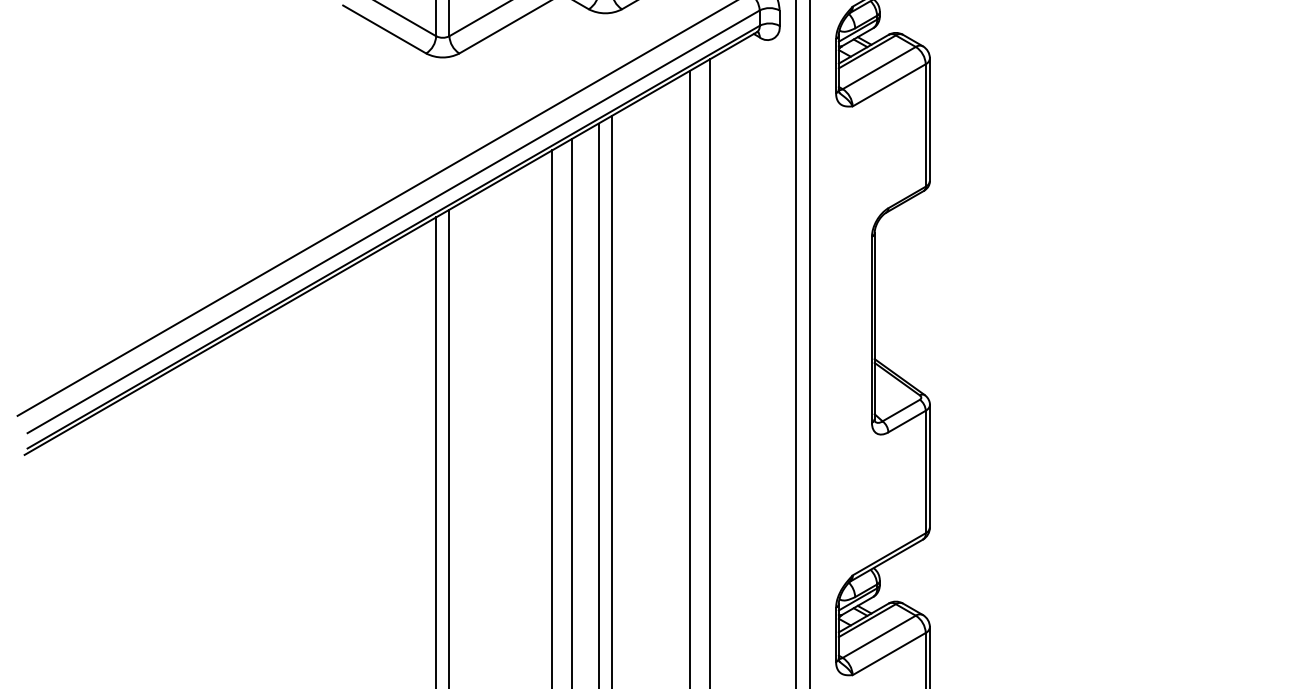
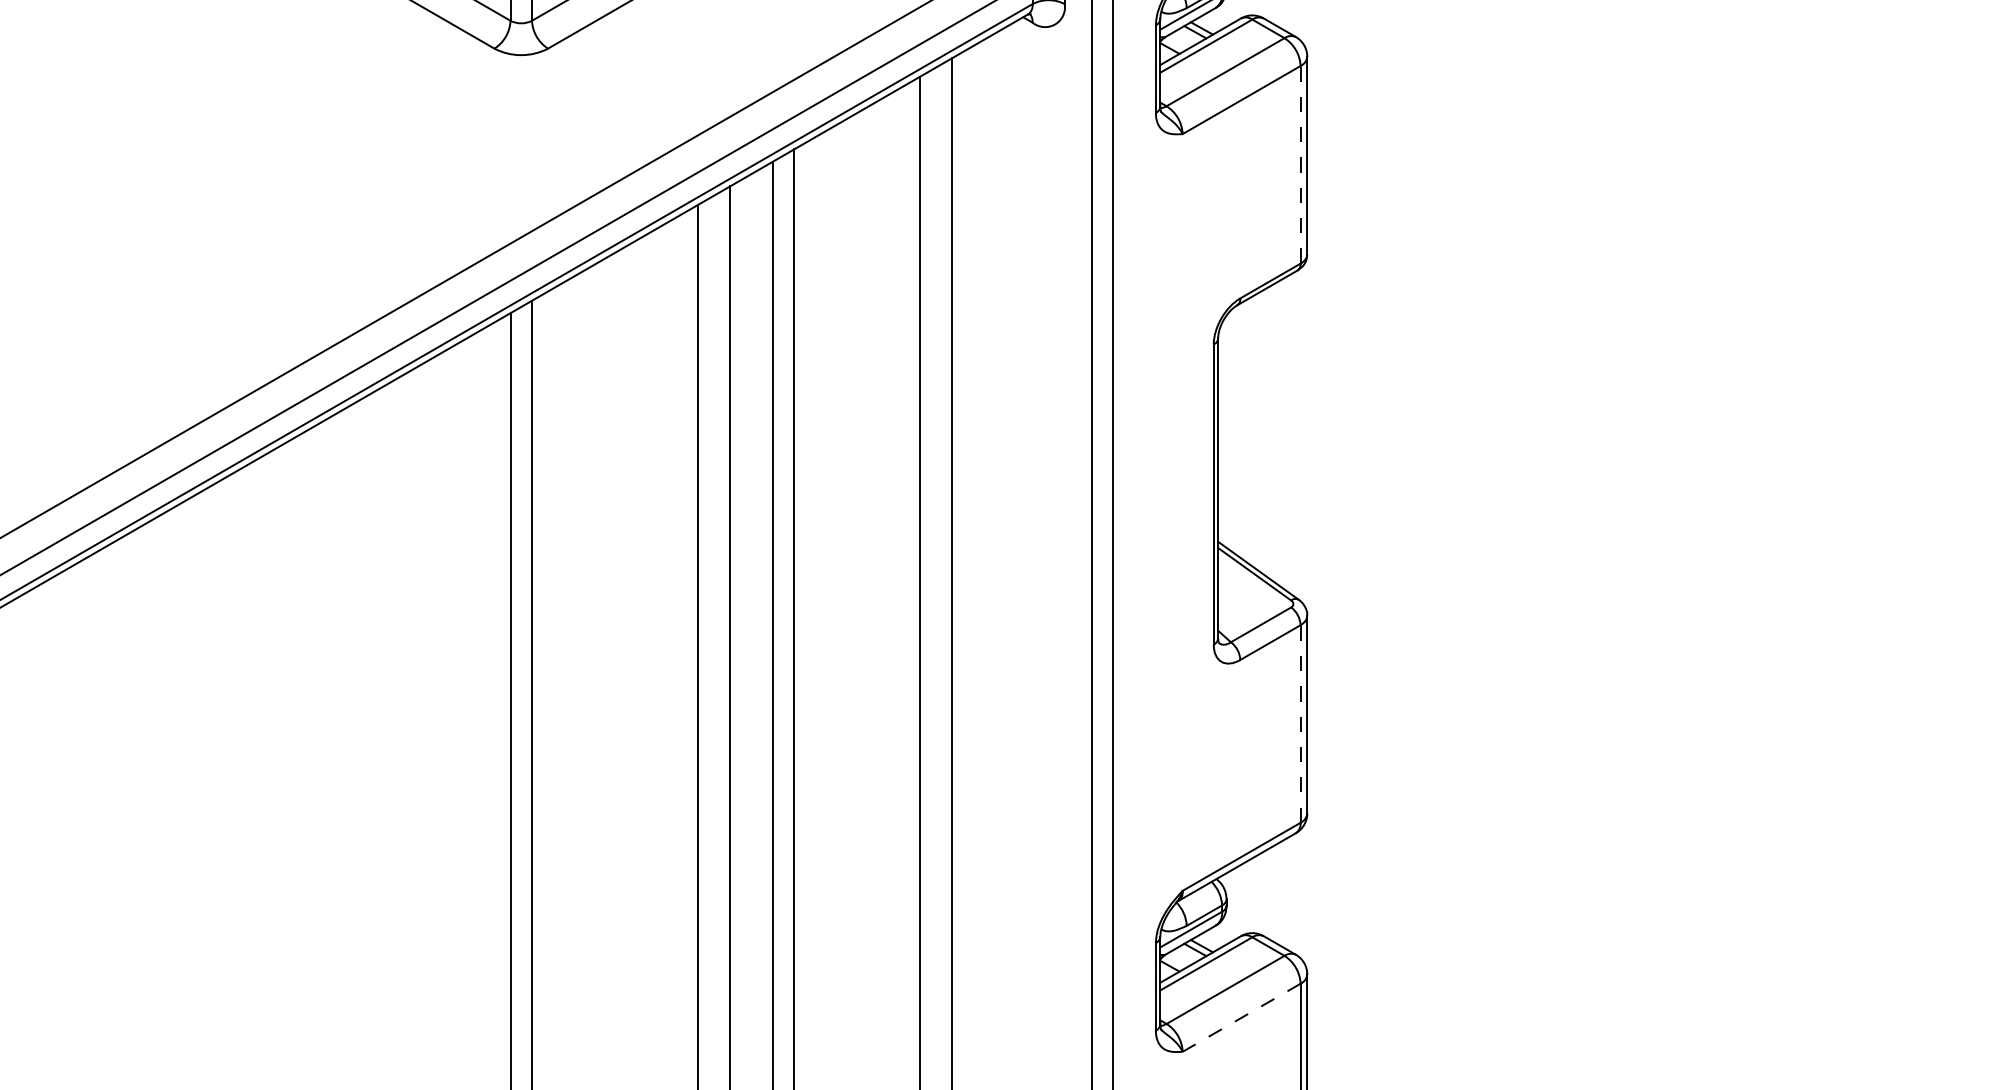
line: (925, 124) -> (1300, 163), solid -> dashed
line: (925, 471) -> (1300, 723), solid -> dashed
line: (888, 654) -> (1240, 1018), solid -> dashed

